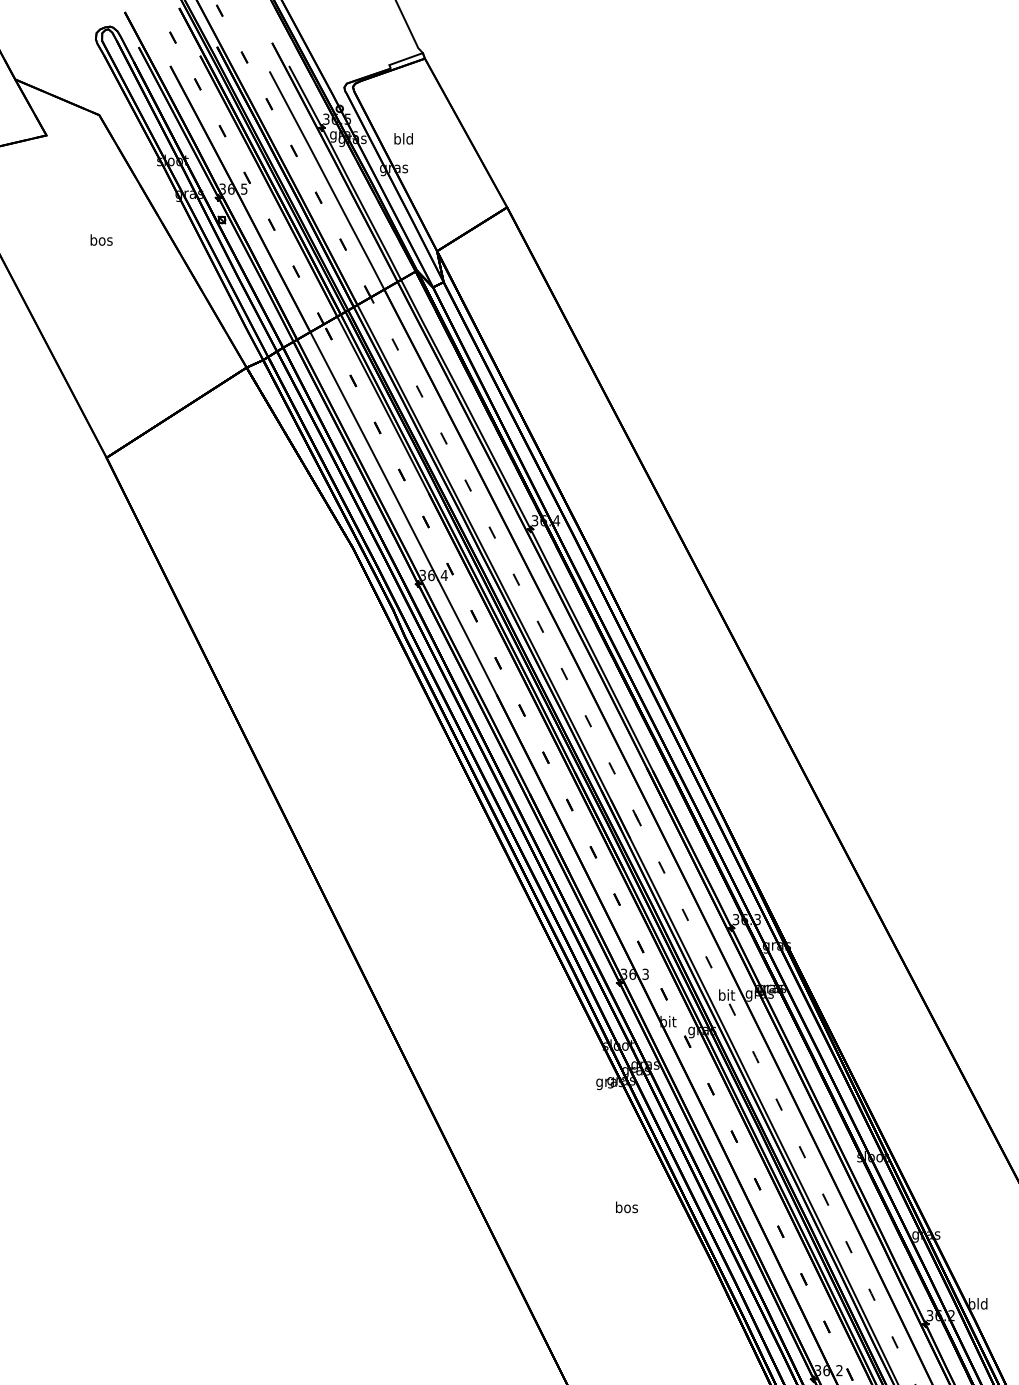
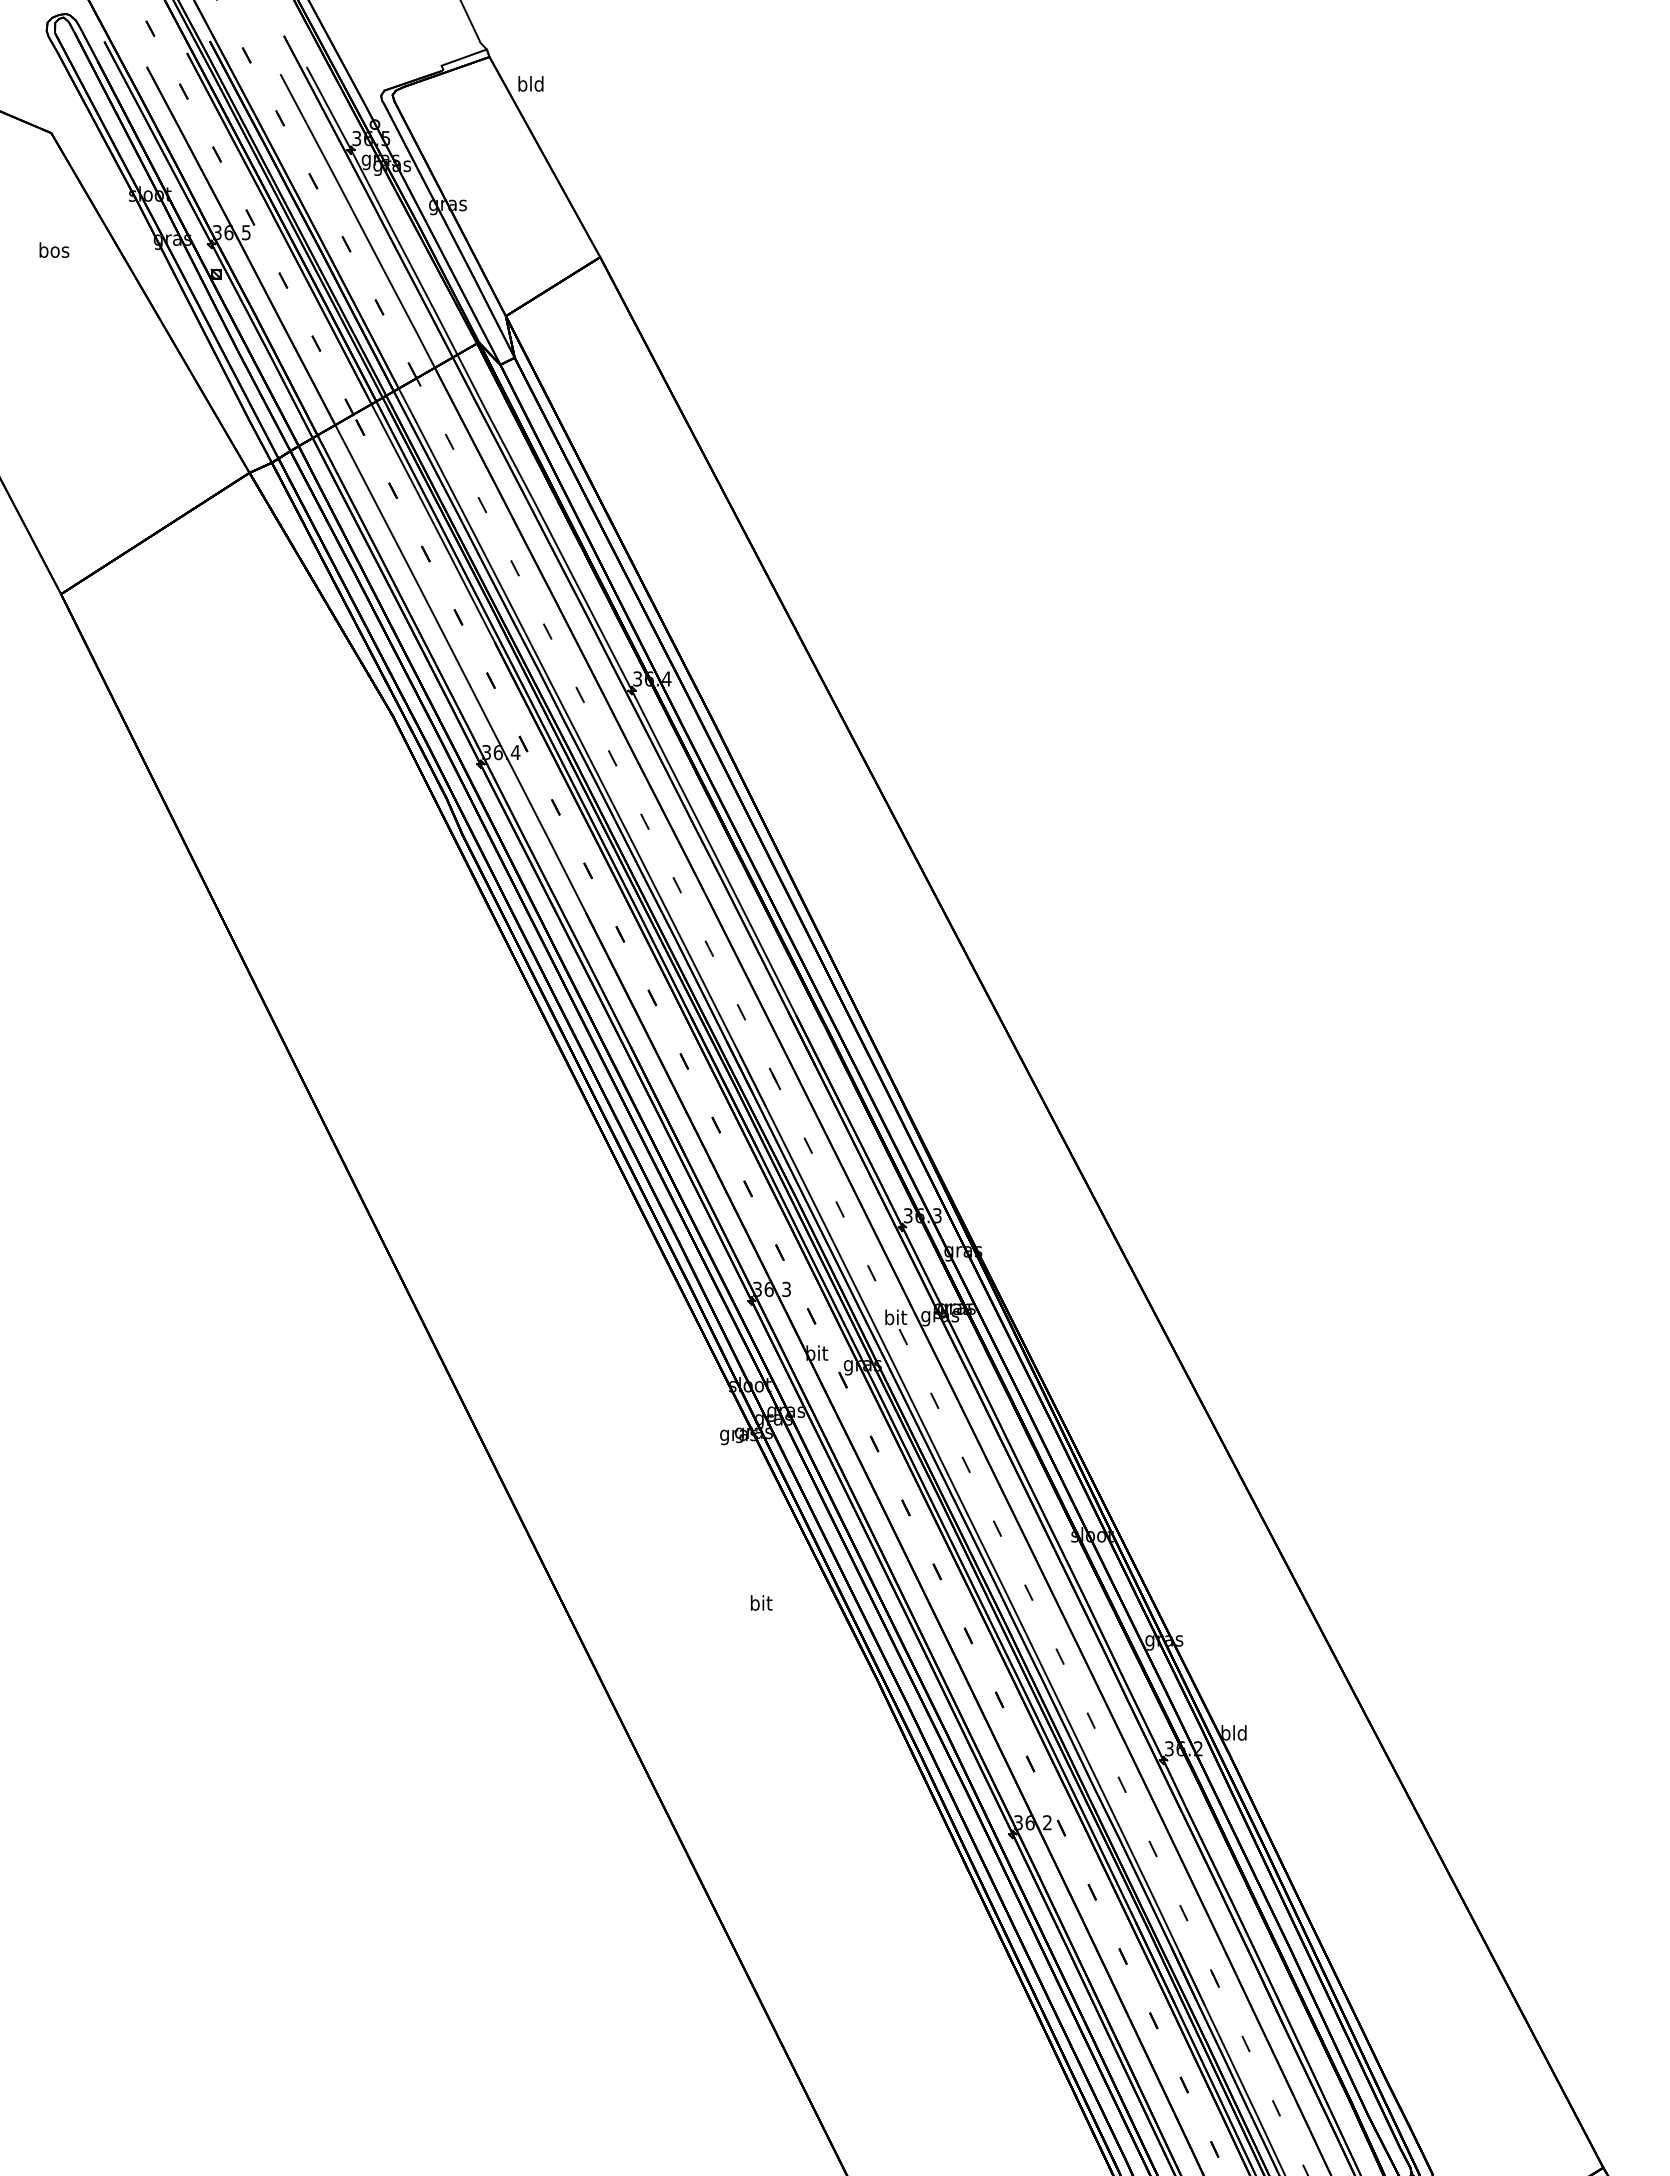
text: (403, 138) -> (530, 83), moved
text: (101, 239) -> (54, 249), moved
text: (627, 1206) -> (761, 1602), bos -> bit

